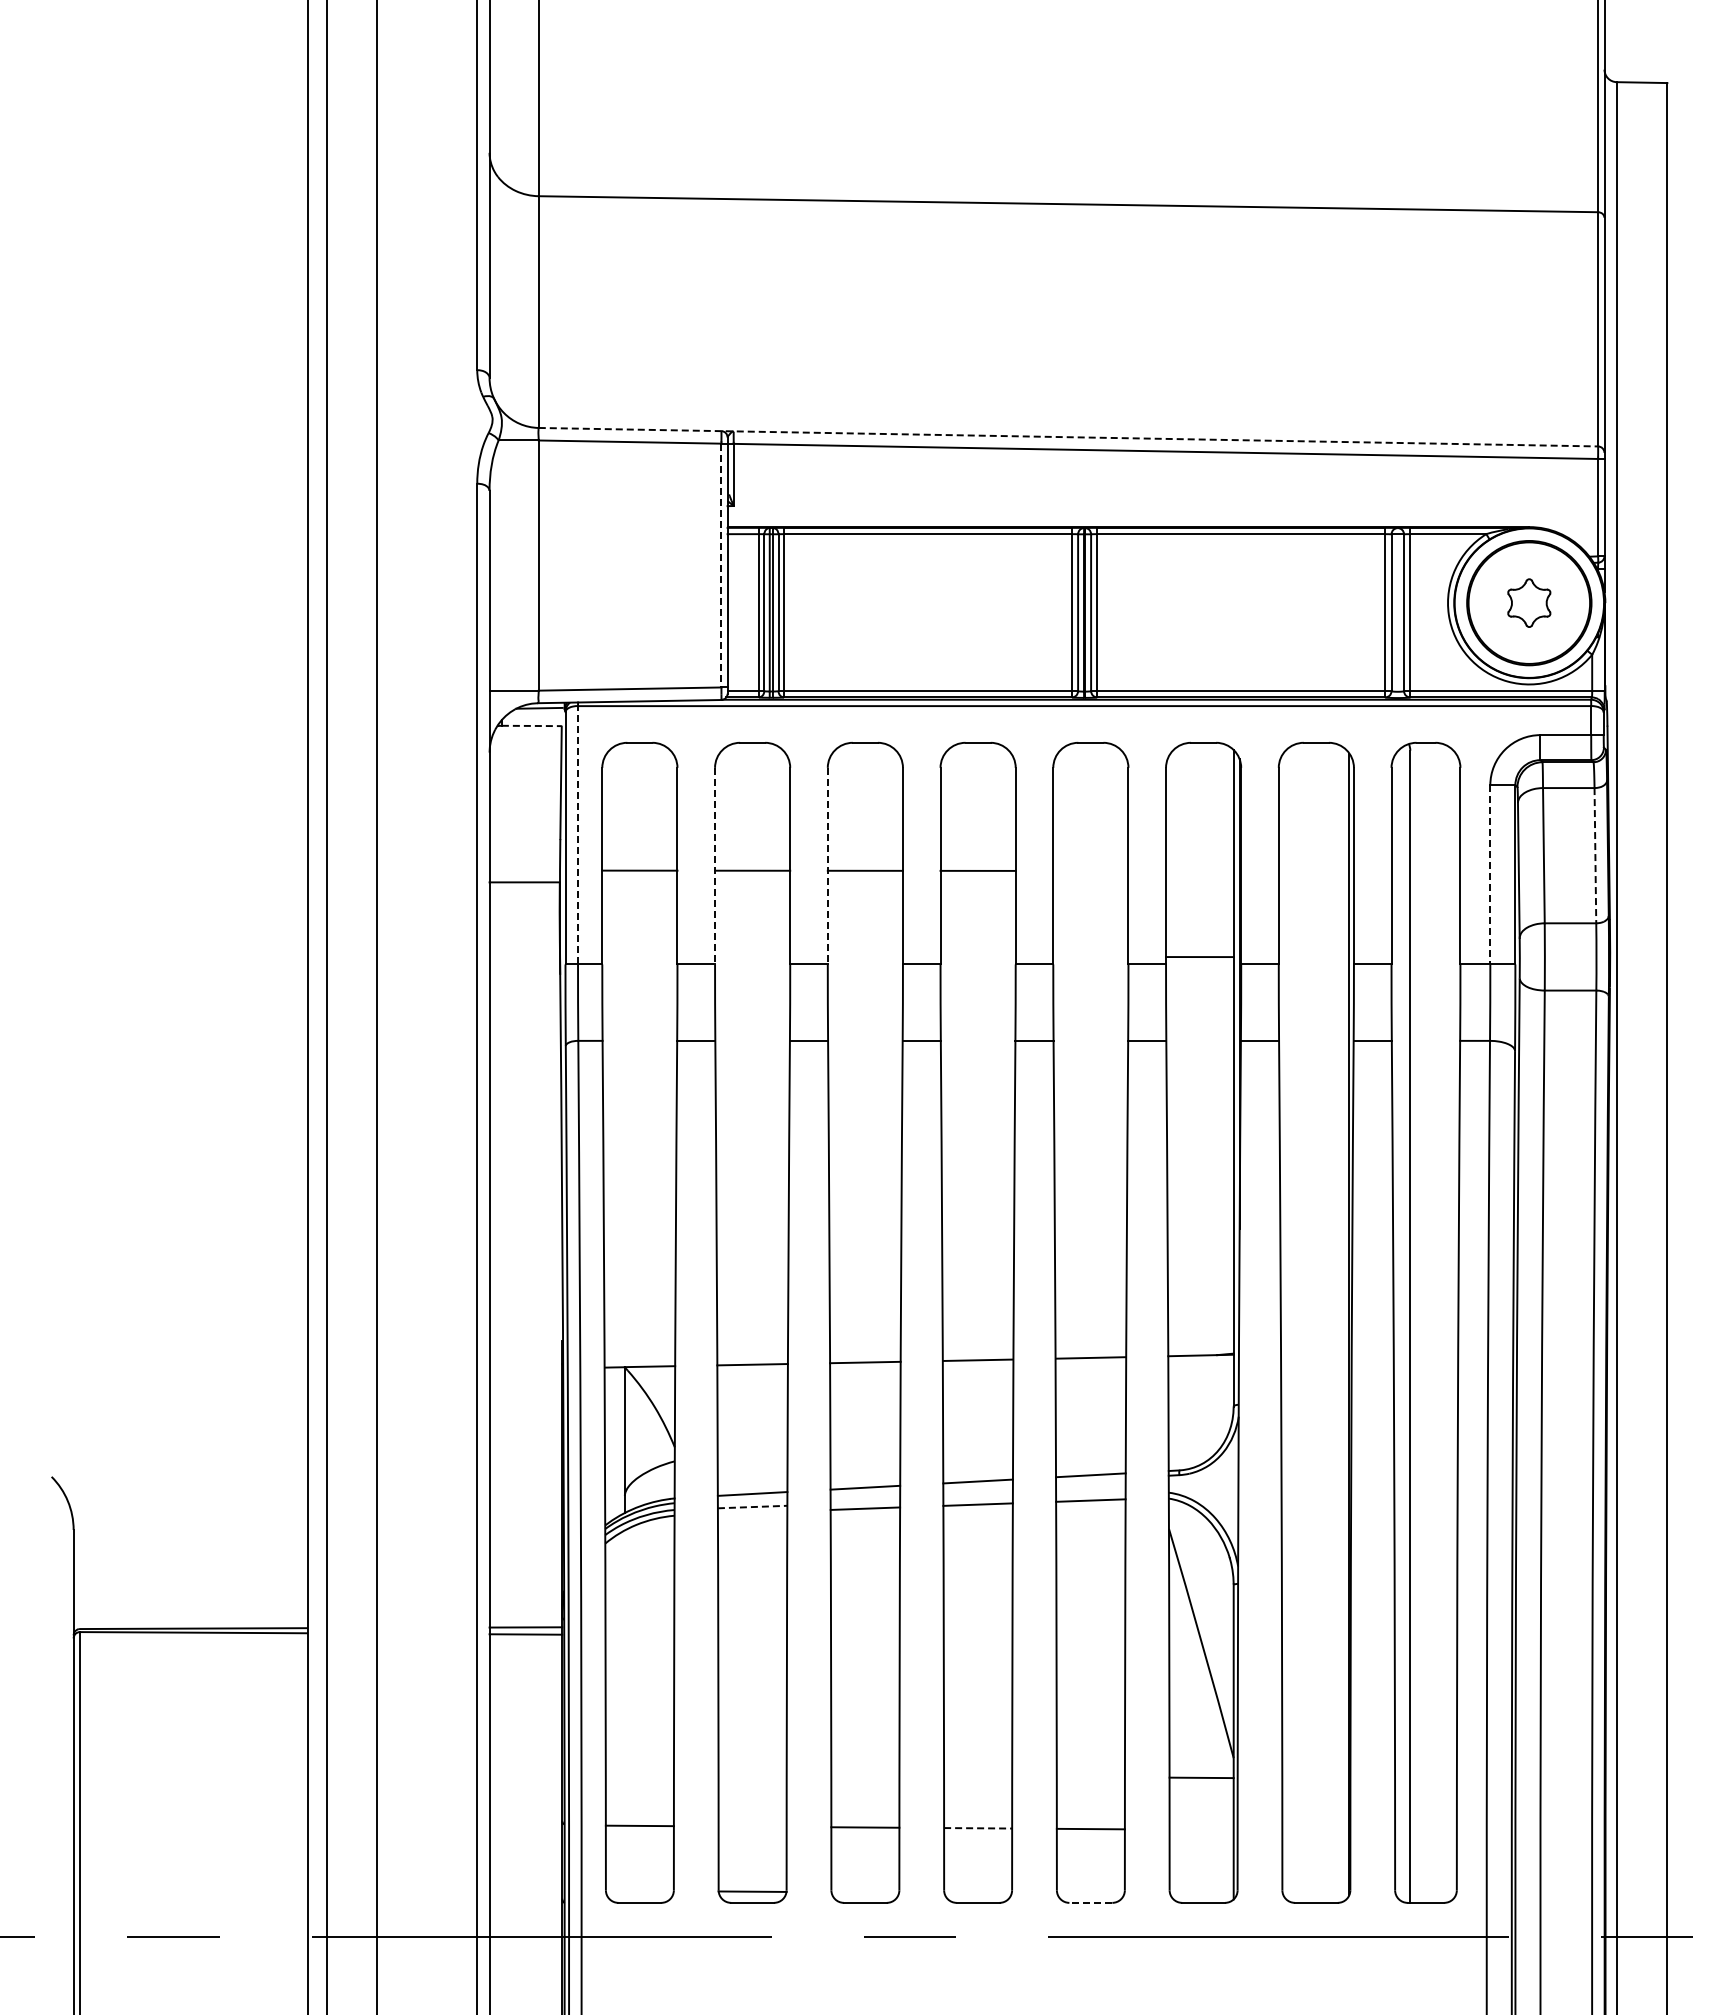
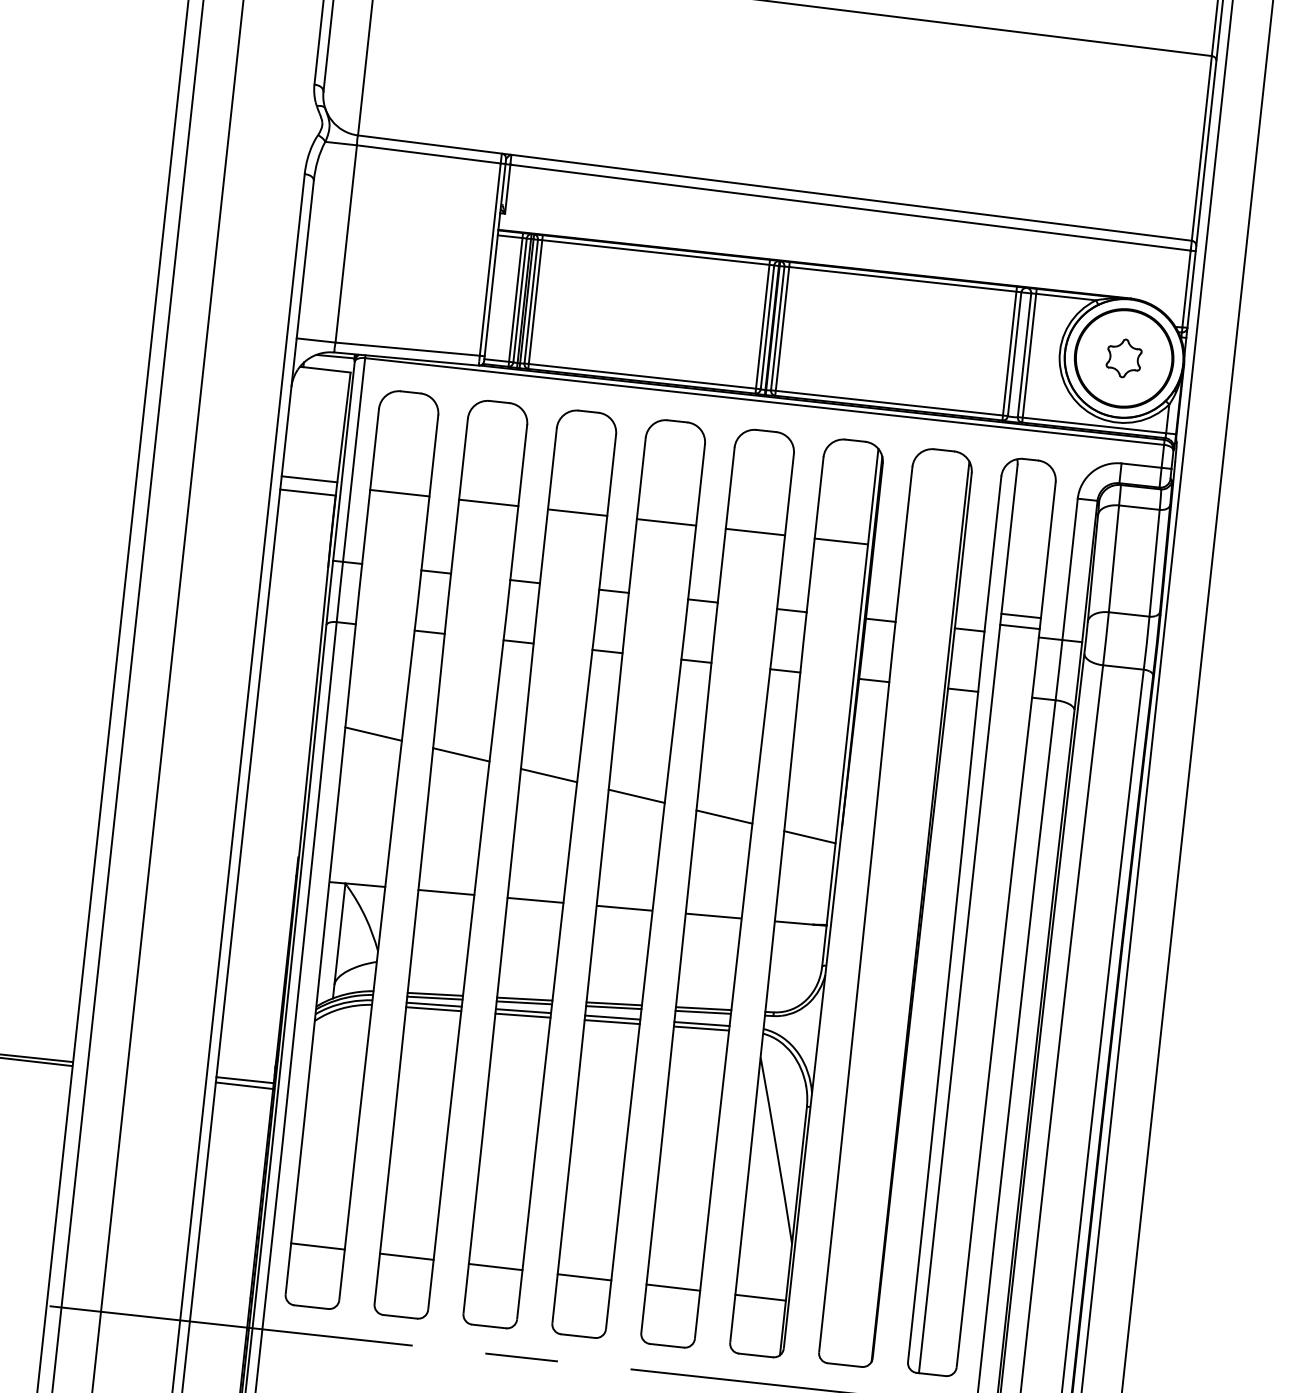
line: (1068, 437) -> (774, 188), dashed -> solid
line: (721, 565) -> (490, 259), dashed -> solid
line: (531, 725) -> (326, 369), dashed -> solid
line: (578, 834) -> (354, 459), dashed -> solid
line: (1595, 855) -> (1154, 563), dashed -> solid
line: (524, 865) -> (309, 479), added
line: (715, 866) -> (459, 496), dashed -> solid
line: (827, 866) -> (548, 505), dashed -> solid
line: (1090, 870) -> (755, 531), added
line: (1490, 874) -> (1070, 569), dashed -> solid
line: (1435, 939) -> (1021, 615), added
line: (1435, 953) -> (1020, 626), added
line: (1199, 957) -> (841, 541), moved
line: (639, 1175) -> (373, 733), added
line: (752, 1189) -> (461, 754), added
line: (865, 1203) -> (549, 774), added
line: (978, 1217) -> (637, 795), added
line: (1090, 1231) -> (724, 816), added
line: (1200, 1245) -> (809, 836), added
line: (1090, 1479) -> (703, 1011), added
line: (977, 1486) -> (613, 1007), added
line: (865, 1492) -> (524, 1002), added
line: (1090, 1494) -> (701, 1023), added
line: (752, 1498) -> (434, 997), added
line: (977, 1498) -> (612, 1017), added
line: (865, 1502) -> (523, 1010), added
line: (752, 1507) -> (434, 1005), dashed -> solid
line: (752, 1512) -> (433, 1008), added
line: (1201, 1777) -> (760, 1297), moved
line: (978, 1828) -> (584, 1277), dashed -> solid
line: (752, 1891) -> (406, 1256), moved
line: (1090, 1902) -> (666, 1345), dashed -> solid

